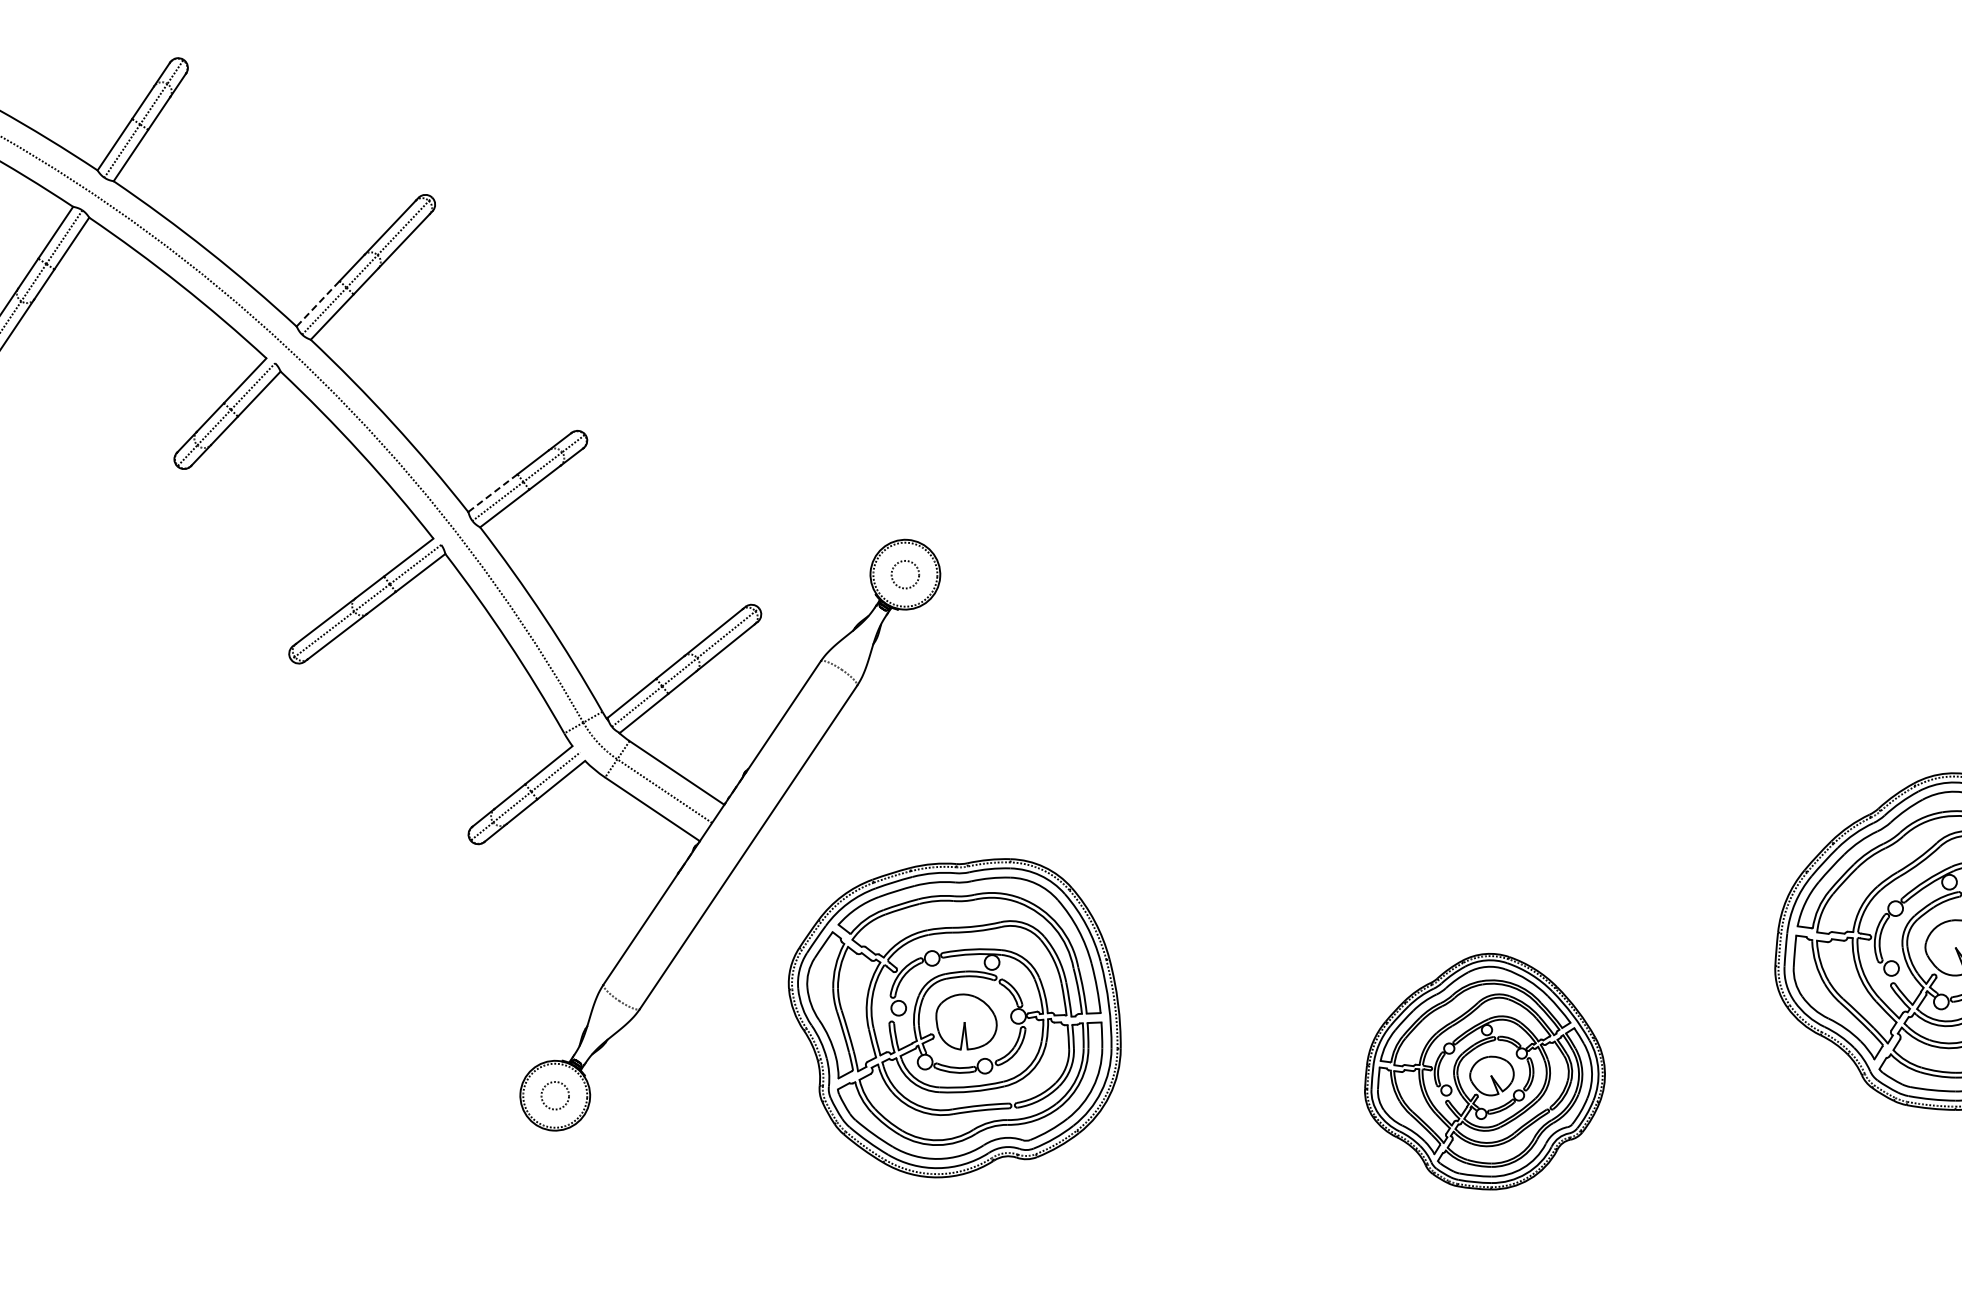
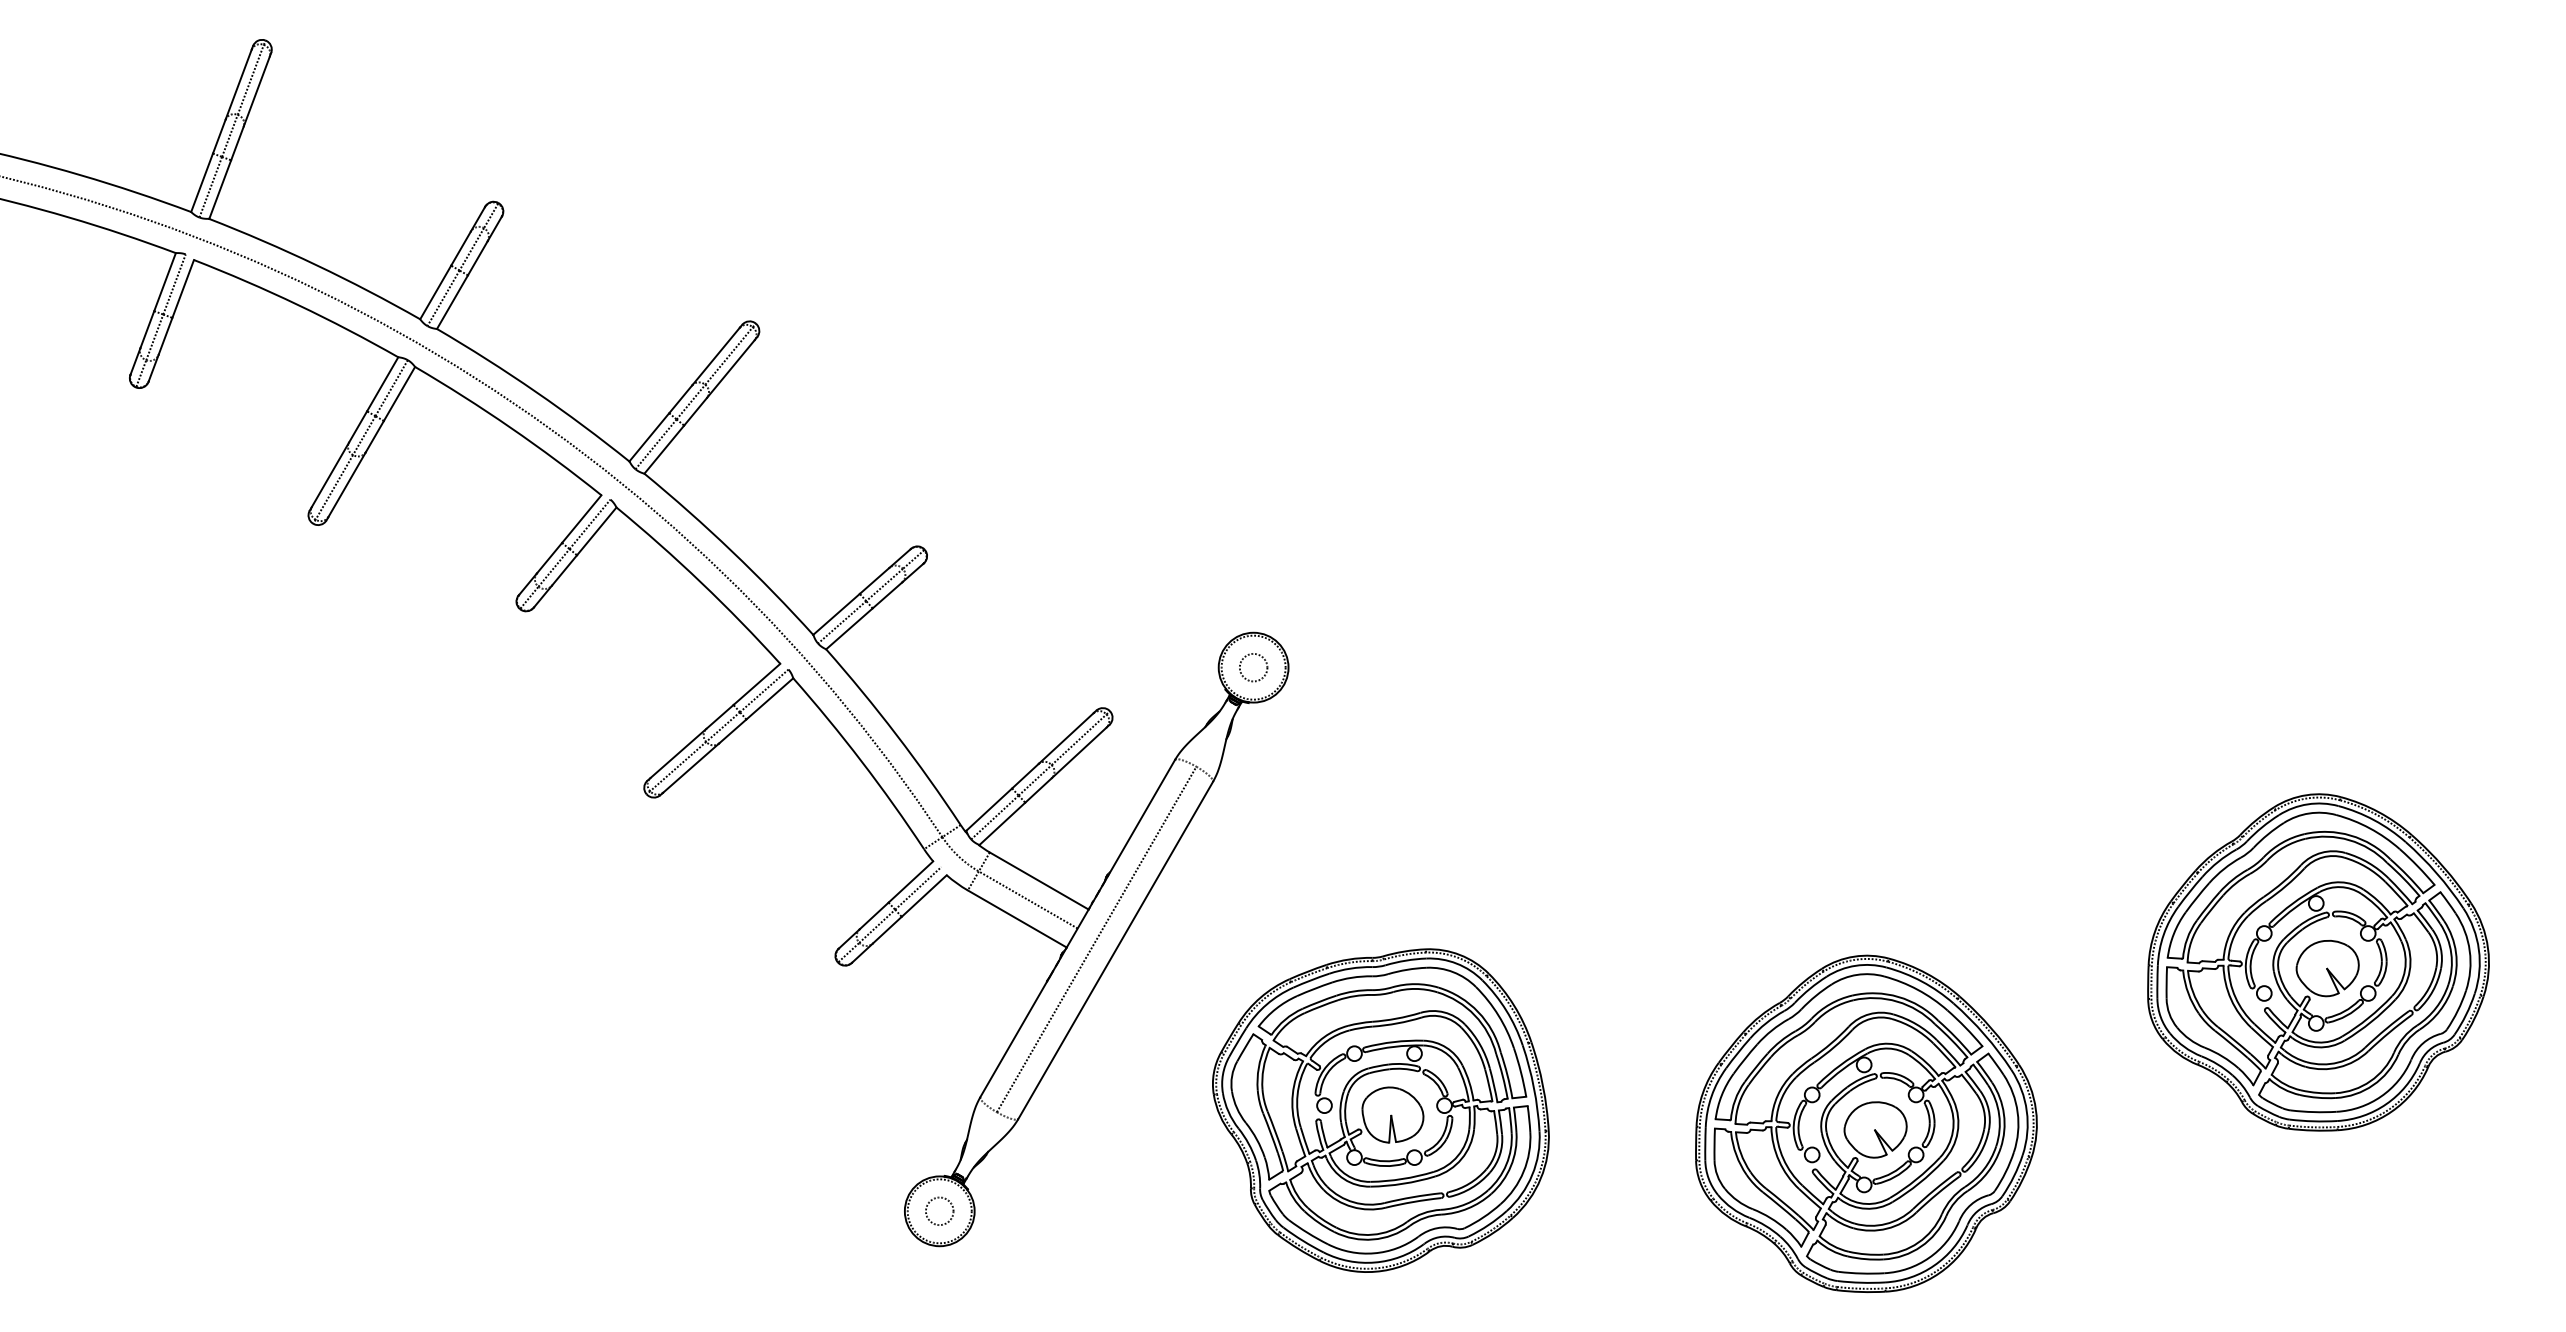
line: (318, 302) -> (649, 436), dashed -> solid
line: (492, 493) -> (836, 614), dashed -> solid
line: (730, 835) -> (1096, 939), added
part: (954, 1016) -> (1380, 1110), moved
part: (1485, 1071) -> (1866, 1123), size x1.43

